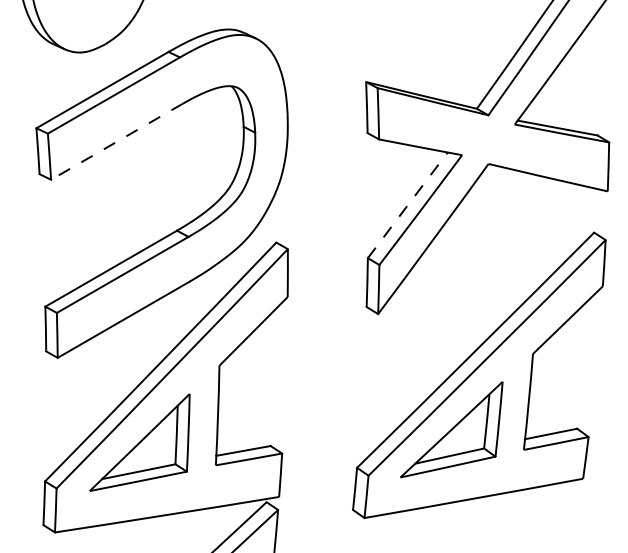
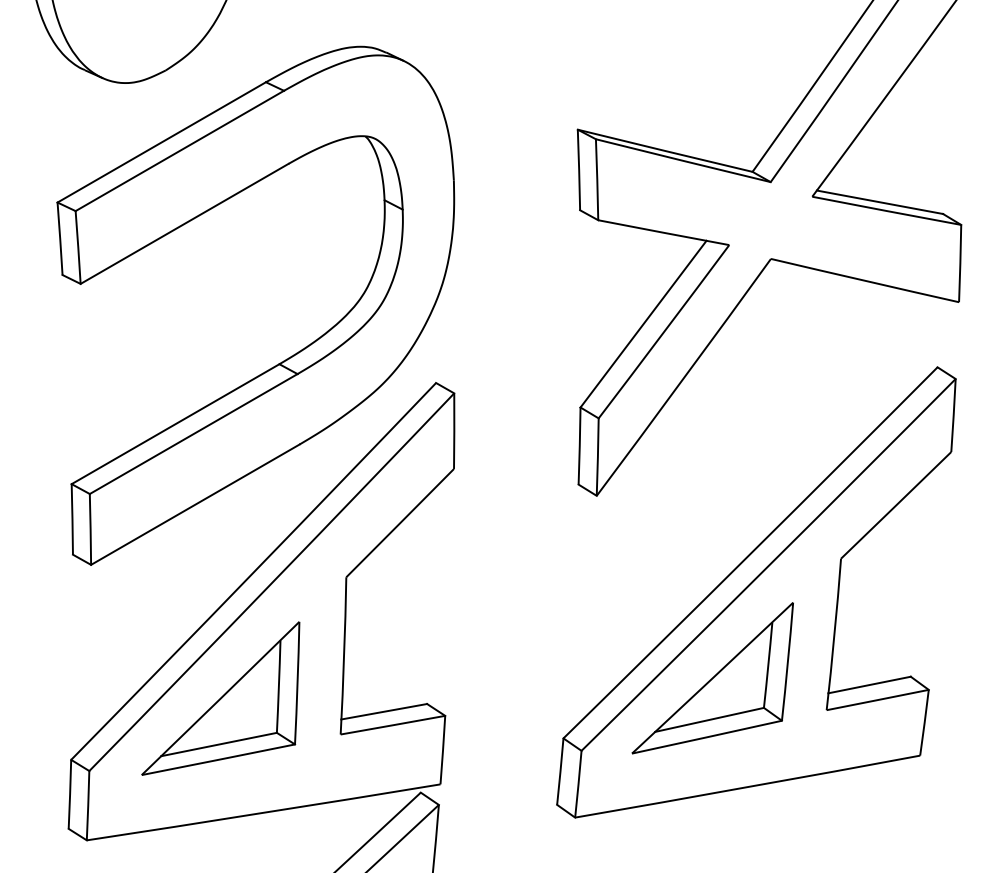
line: (116, 142) -> (183, 225), dashed -> solid
line: (408, 204) -> (644, 322), dashed -> solid

